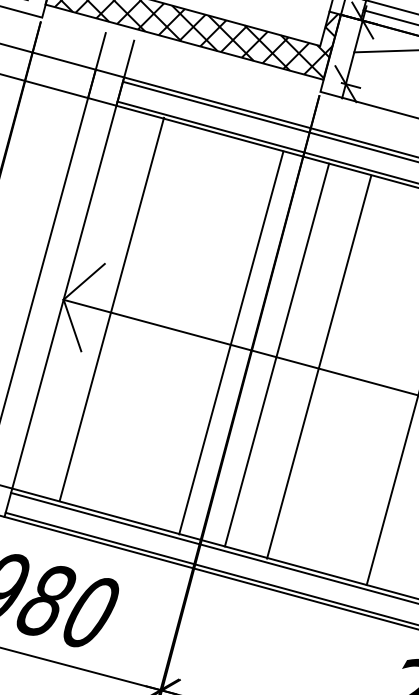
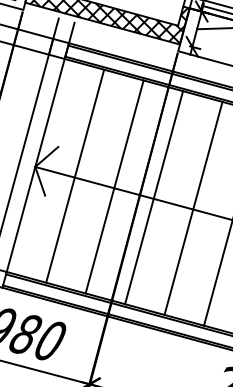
line: (112, 307) -> (75, 175), moved
line: (231, 342) -> (114, 186), moved
line: (319, 365) -> (193, 207), moved

